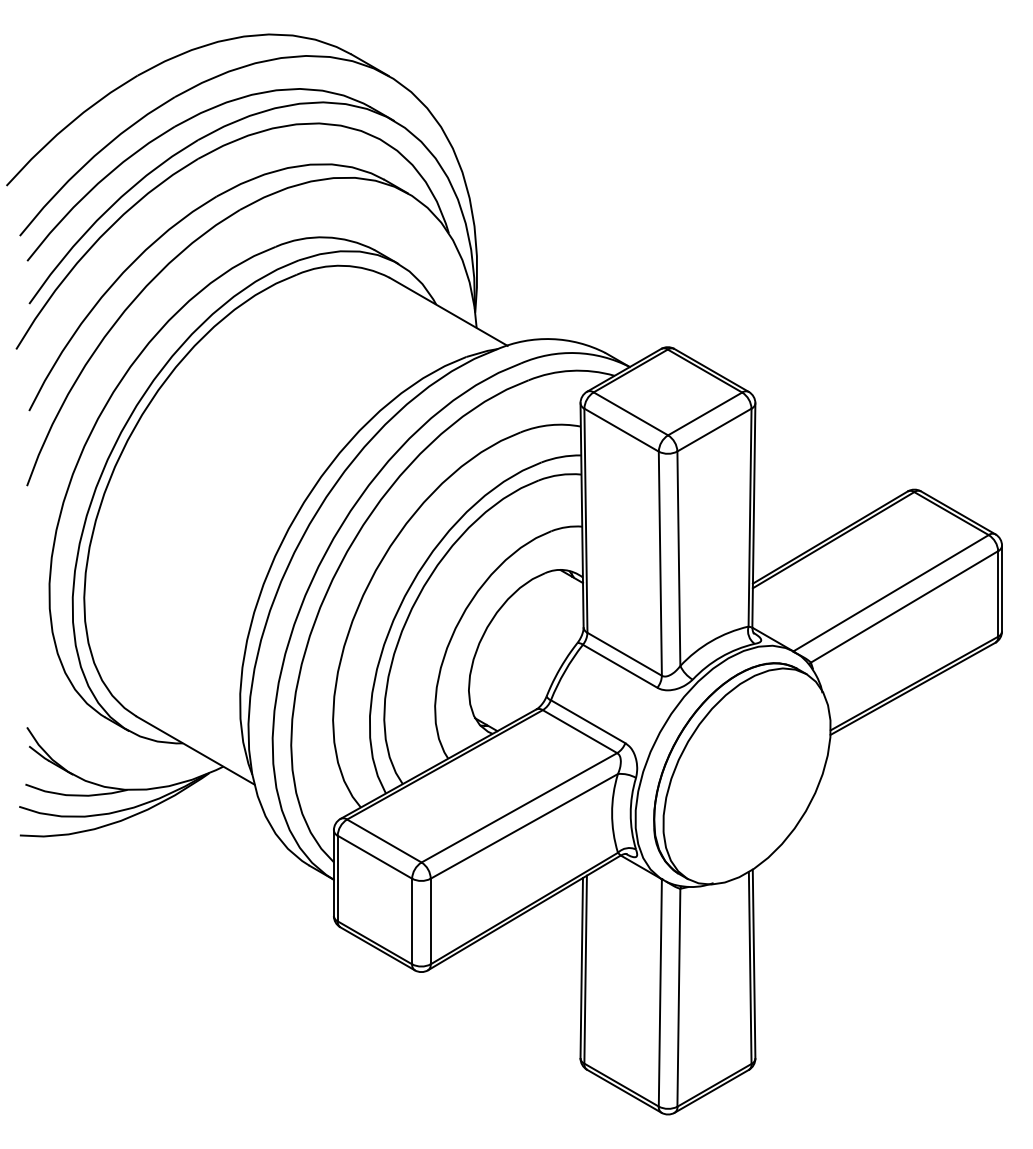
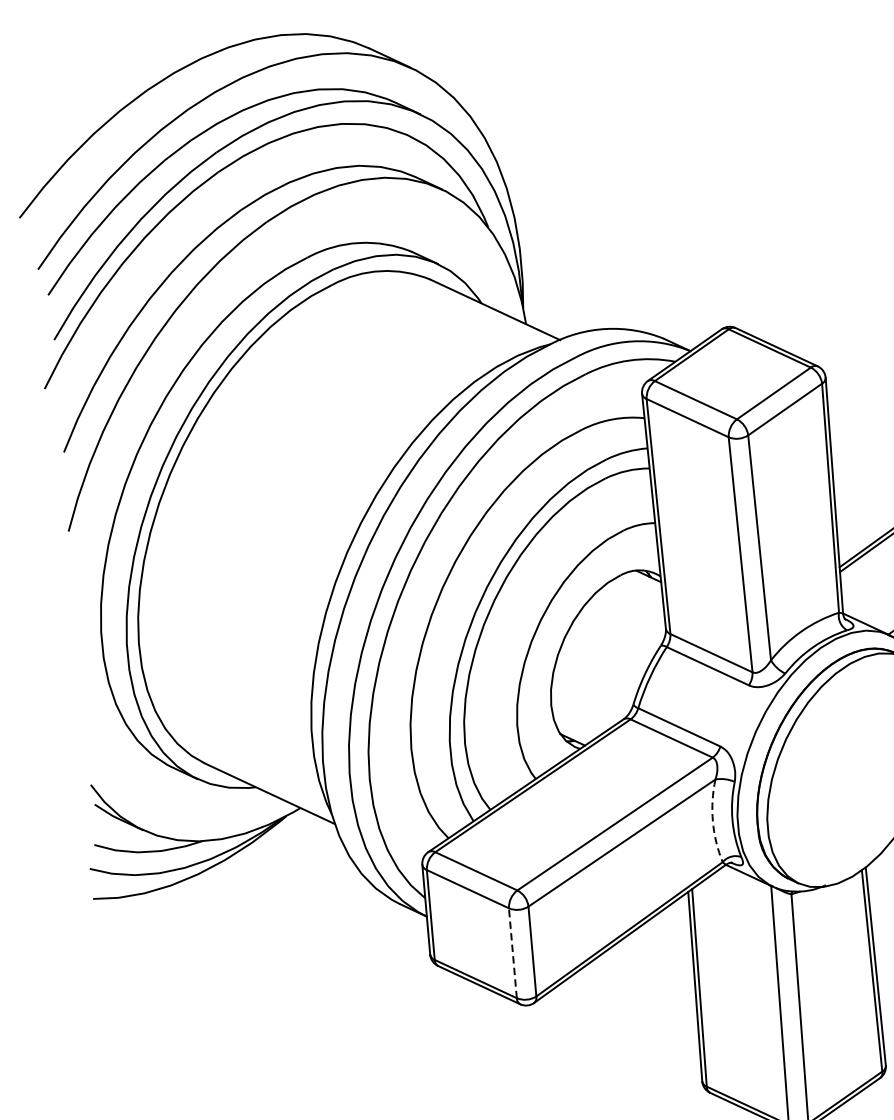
arc: (612, 813) -> (713, 821), solid -> dashed
line: (412, 921) -> (513, 953), solid -> dashed

